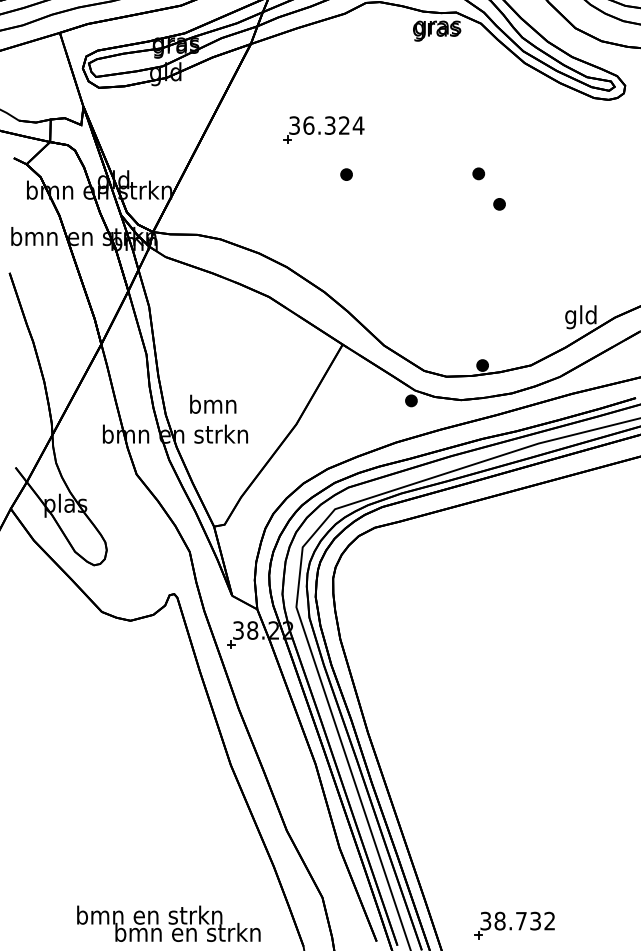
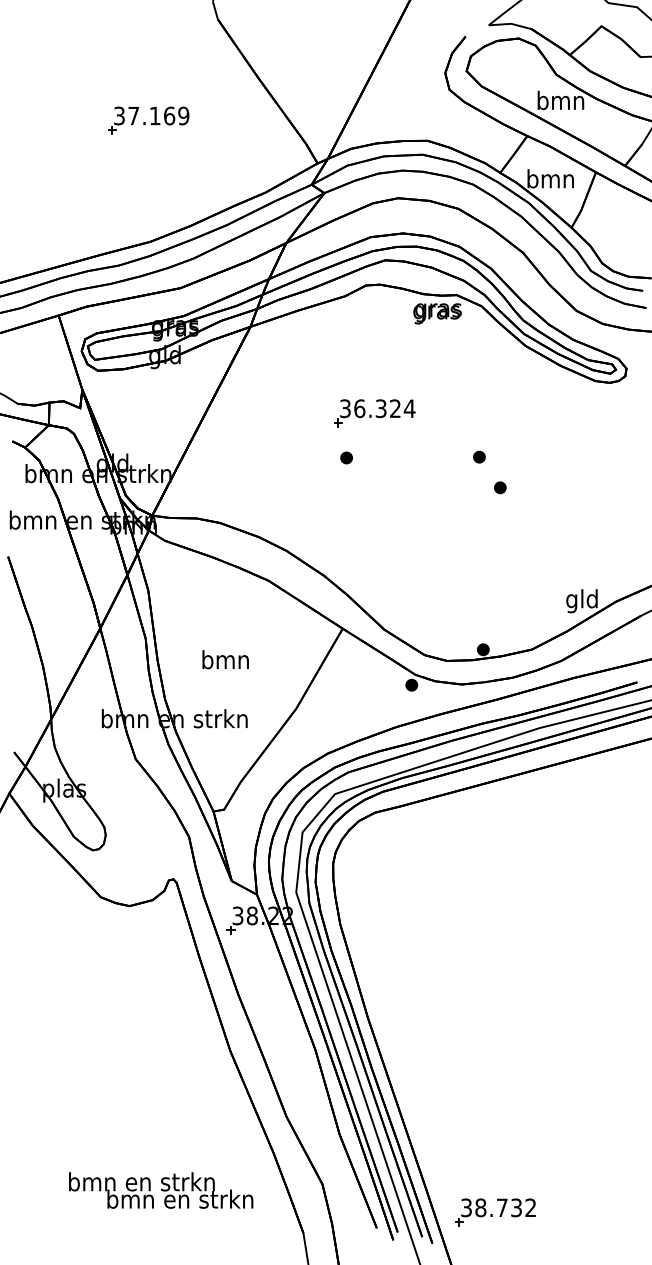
part: (323, 130) -> (374, 413), moved
text: (213, 404) -> (225, 659), moved
text: (169, 923) -> (161, 1190), moved
part: (514, 925) -> (495, 1212), moved

